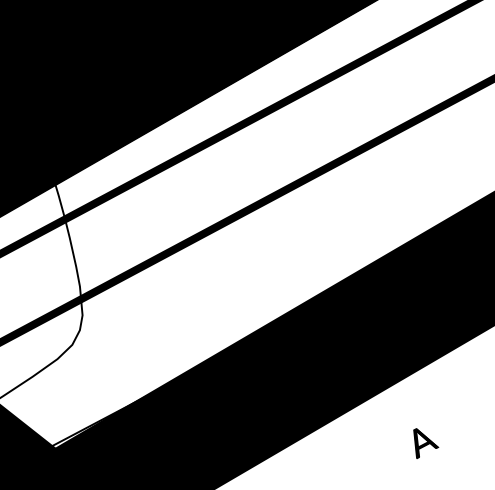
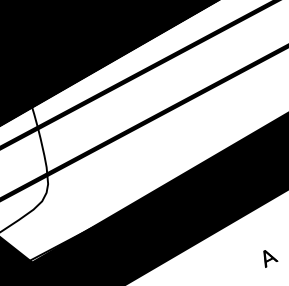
text: (425, 442) -> (270, 258), moved

